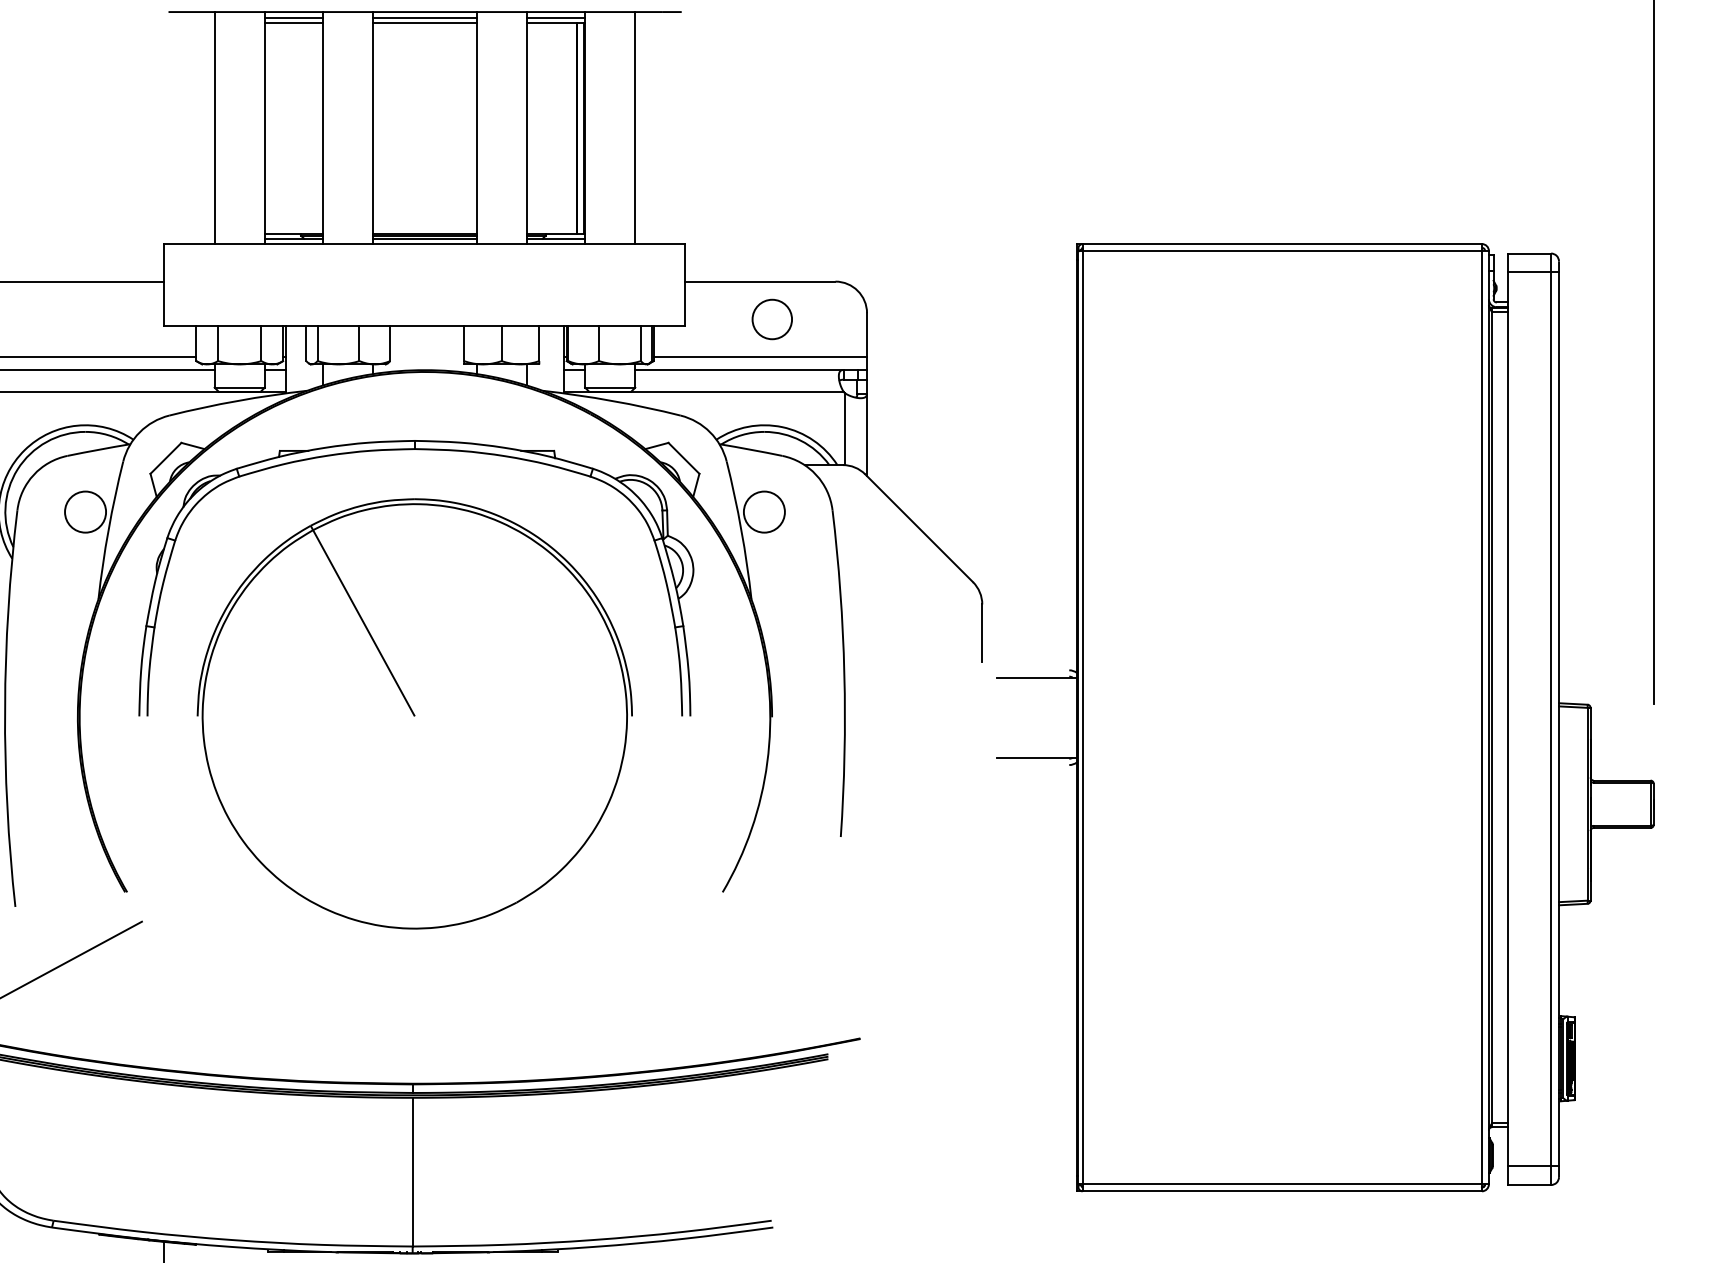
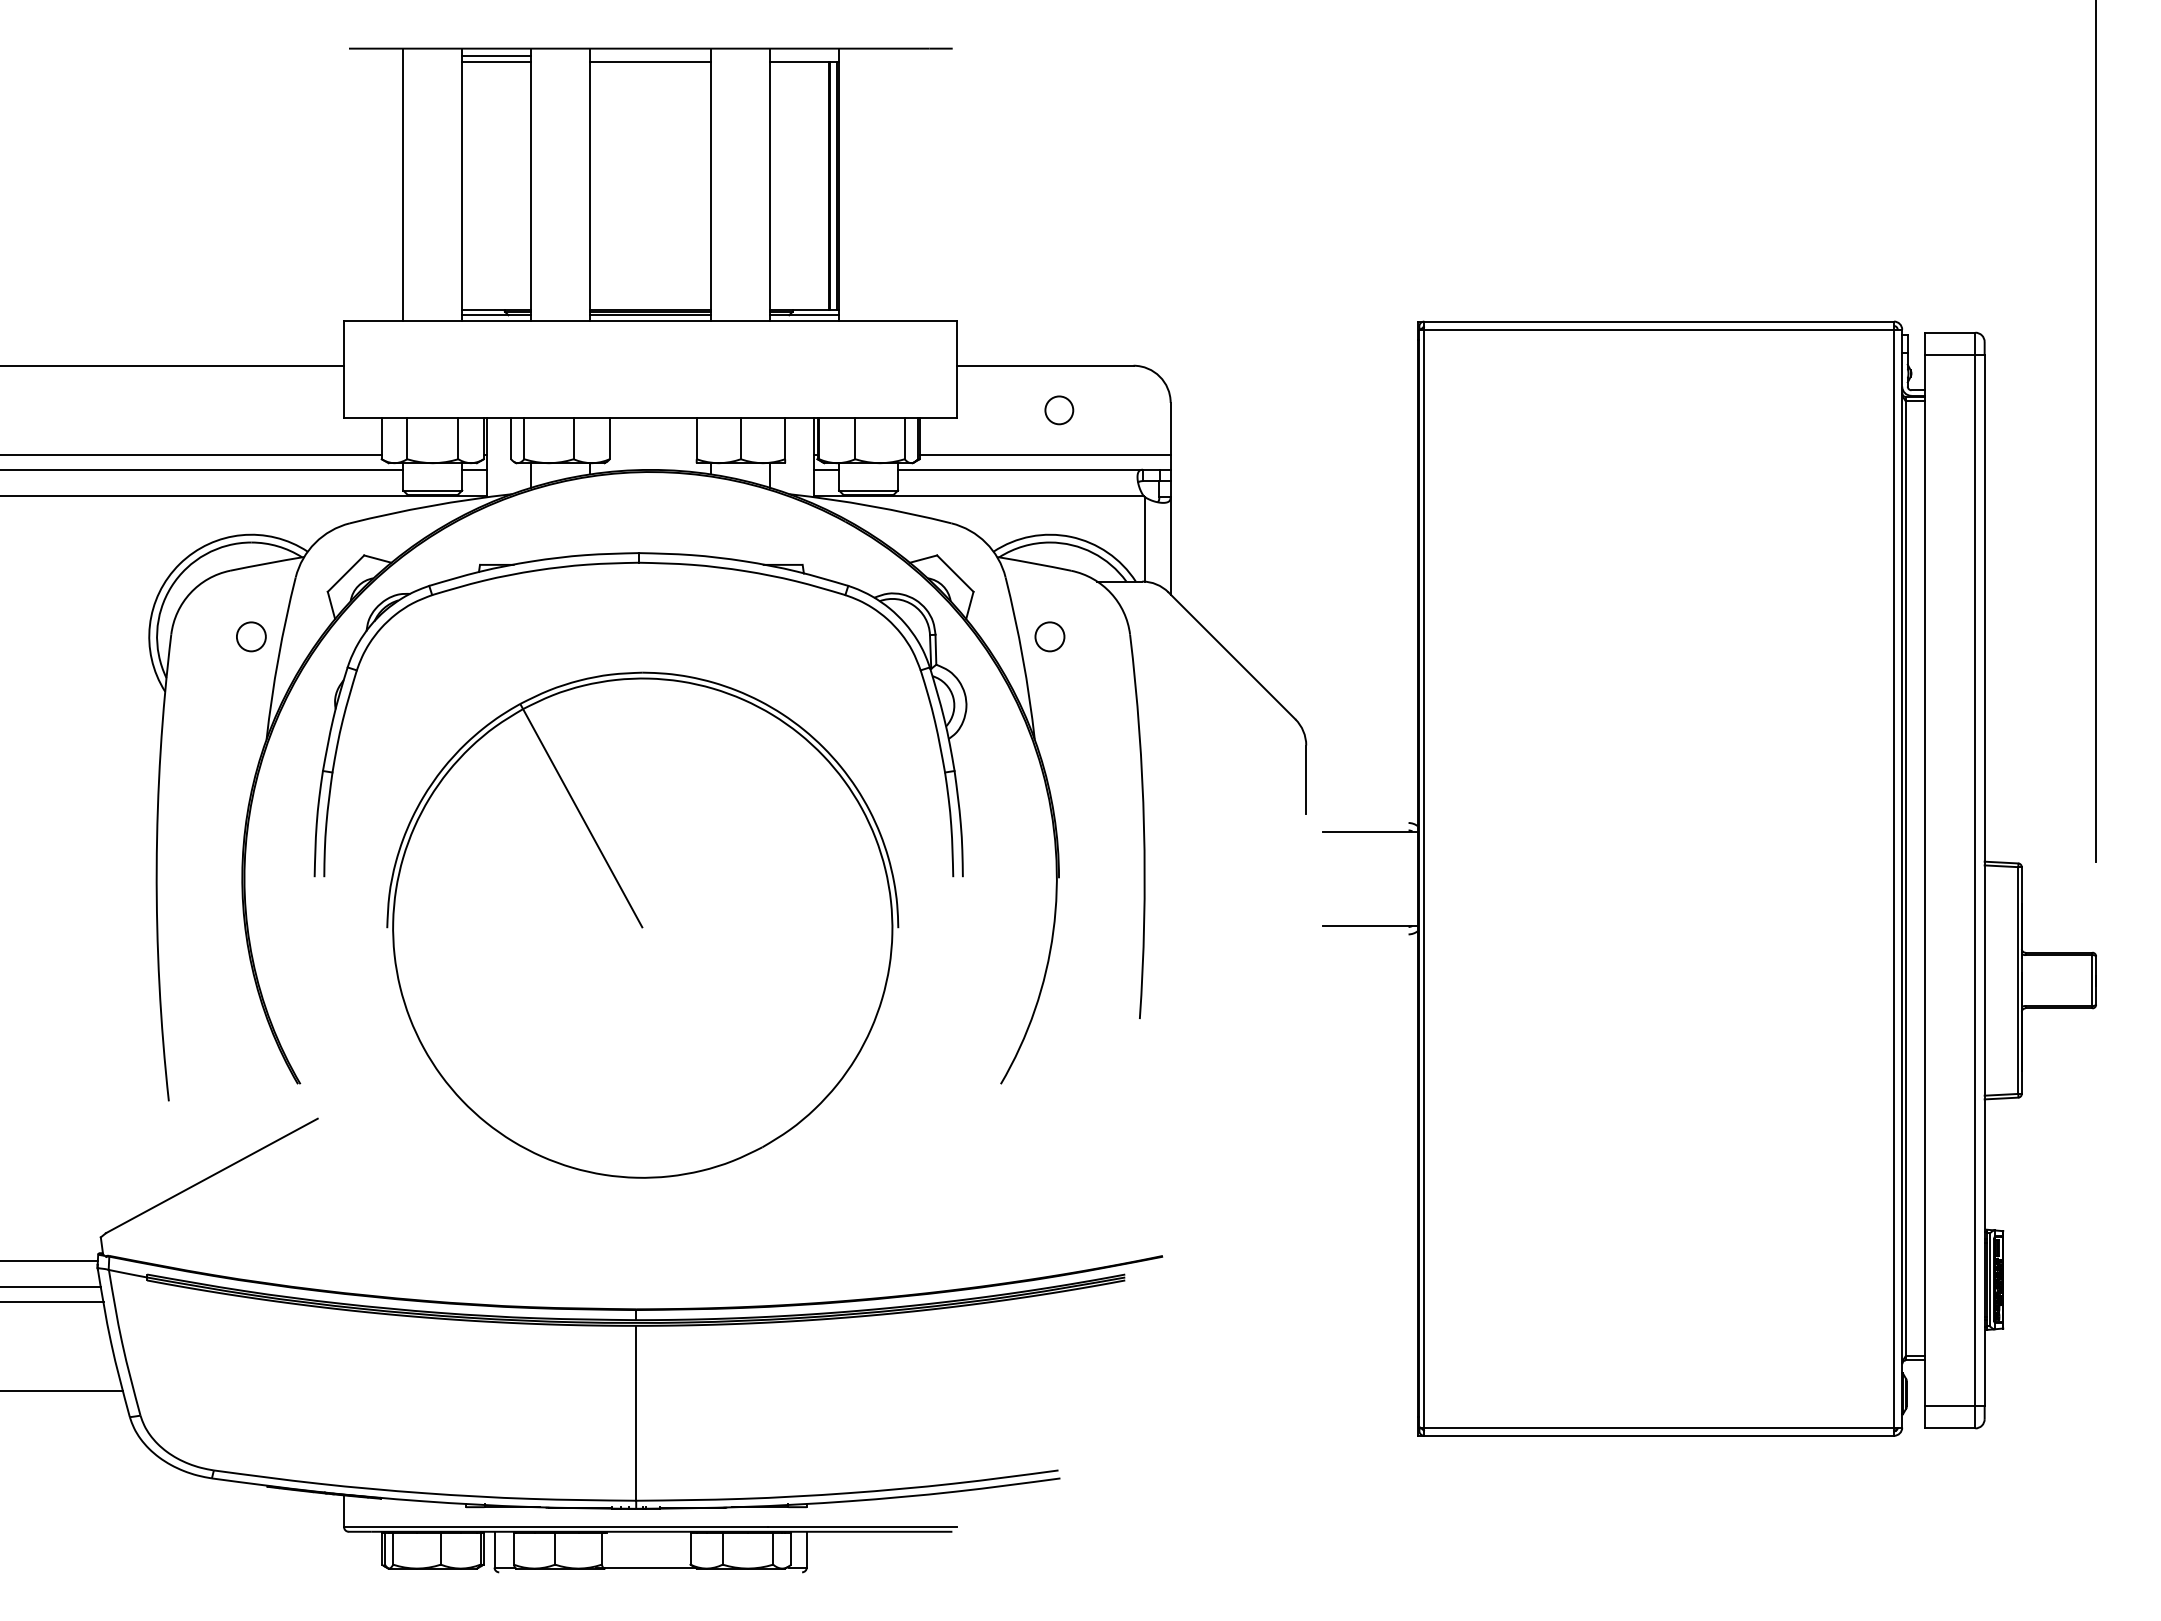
line: (424, 18) -> (650, 56), removed
line: (555, 18) -> (804, 56), removed
line: (635, 127) -> (898, 184), removed
circle: (772, 319) -> (1059, 410), size x0.6
circle: (85, 511) -> (251, 636), size x0.6
circle: (764, 511) -> (1049, 636), size x0.6
part: (414, 713) -> (642, 924), moved

